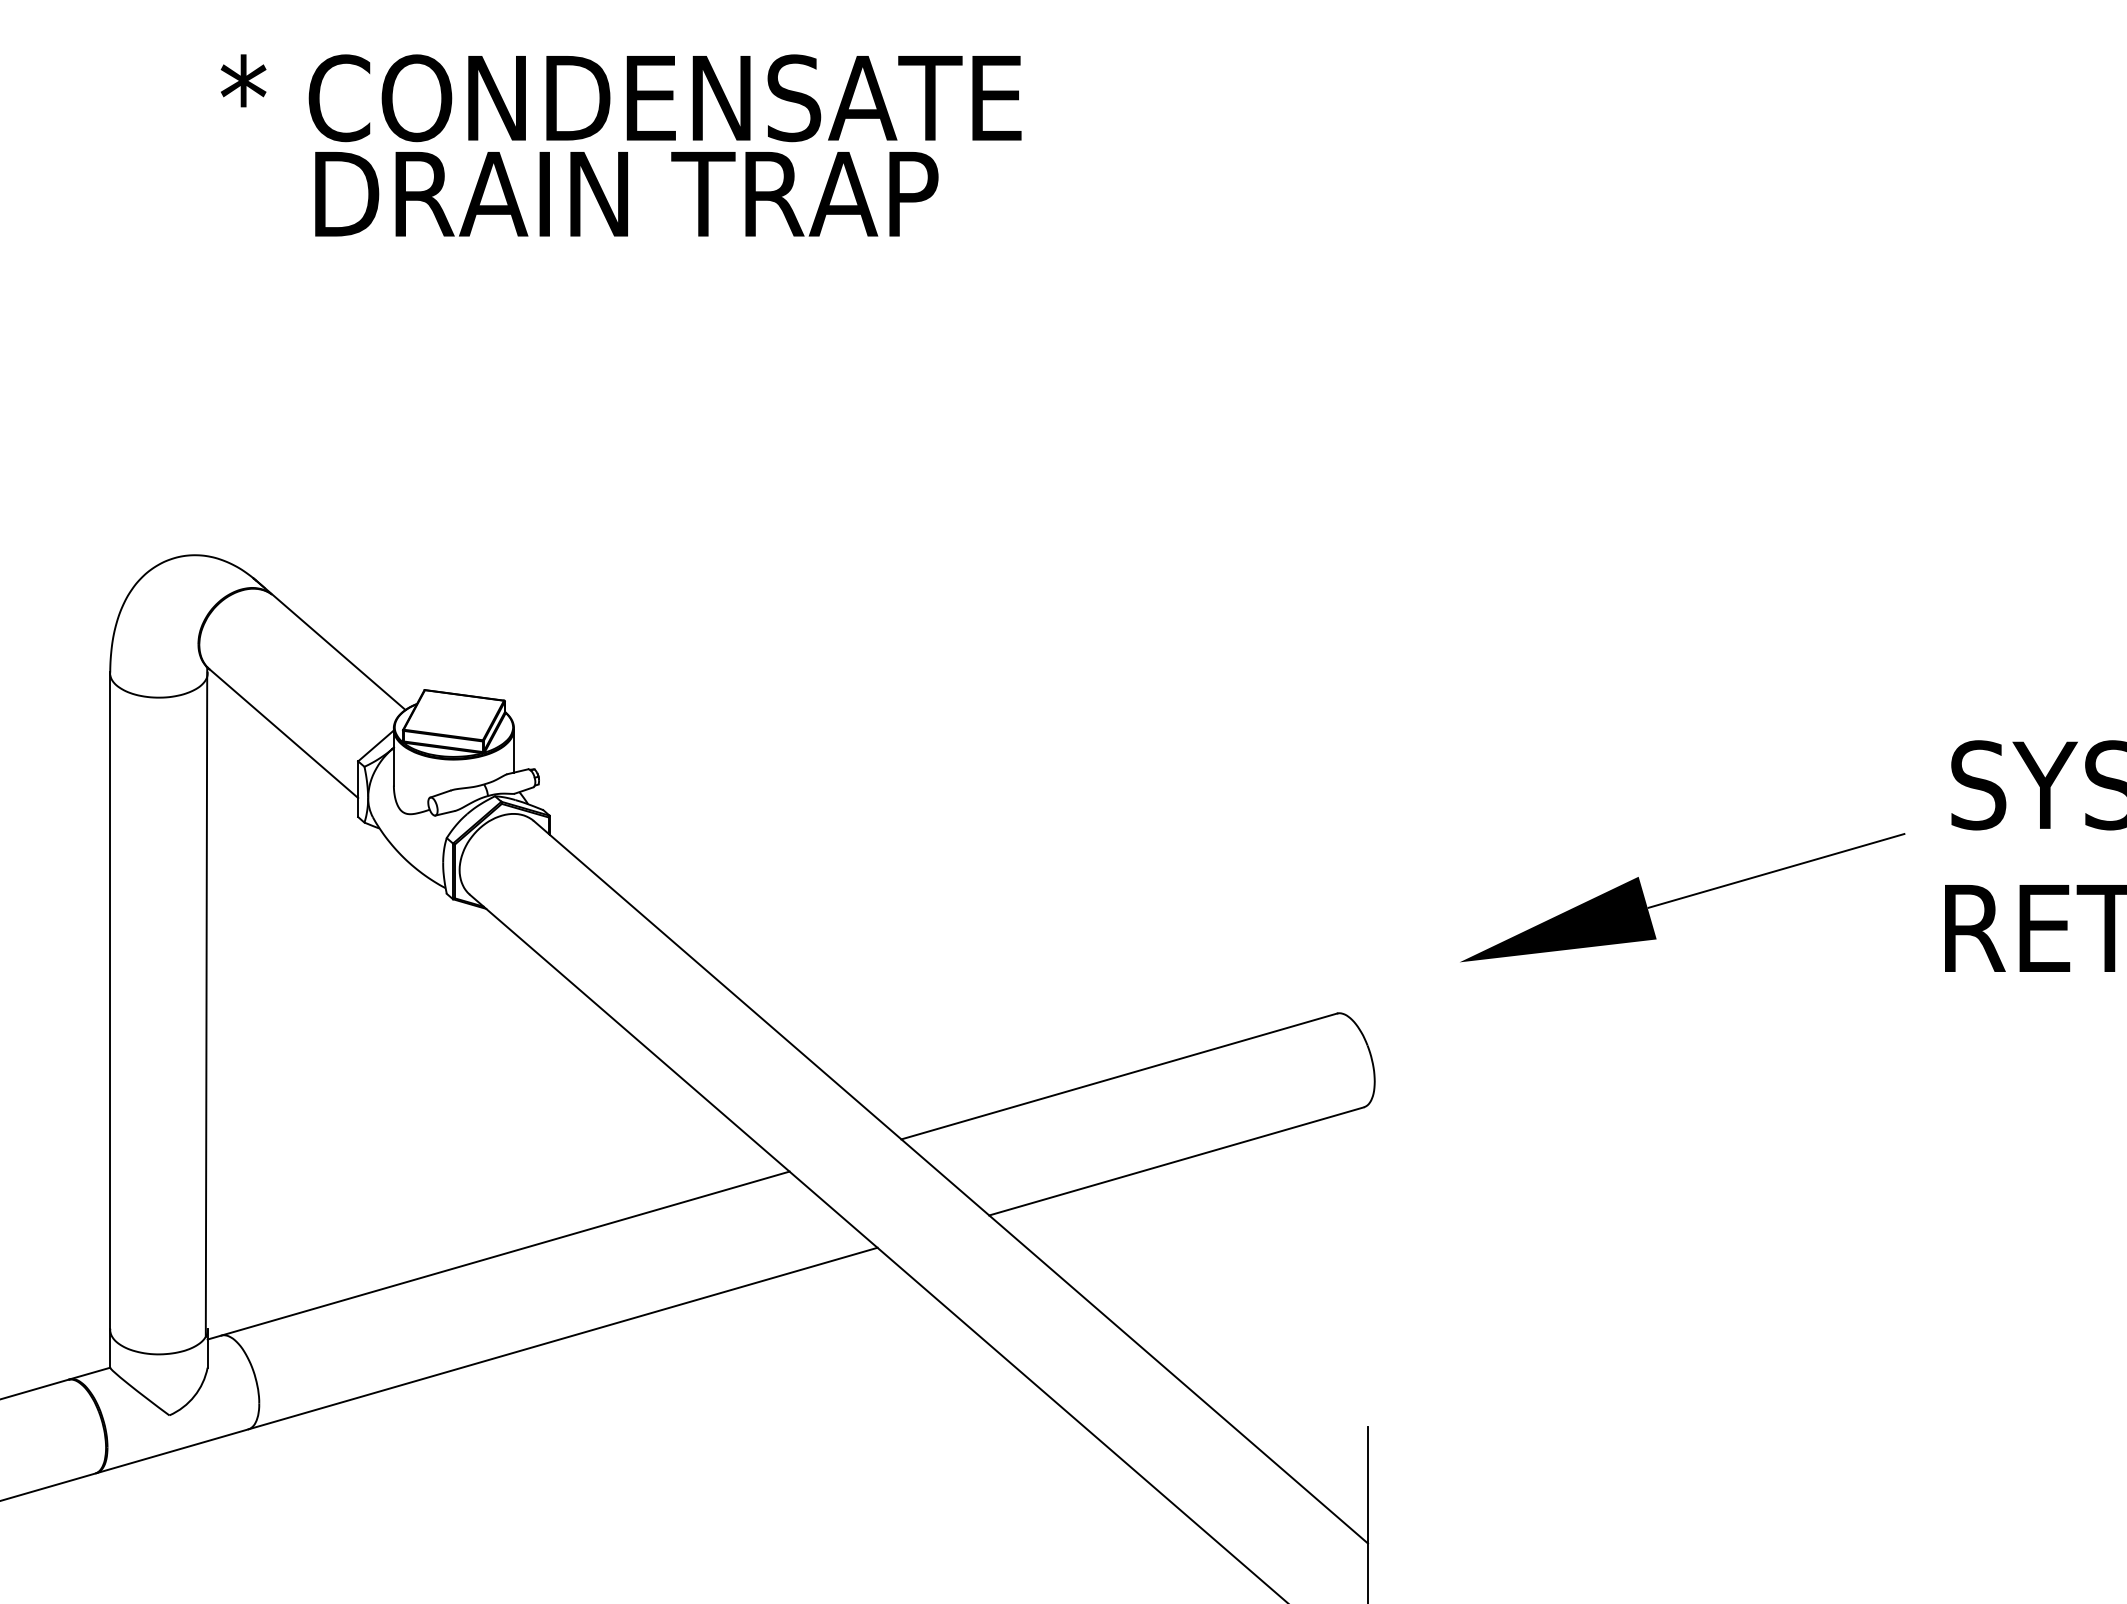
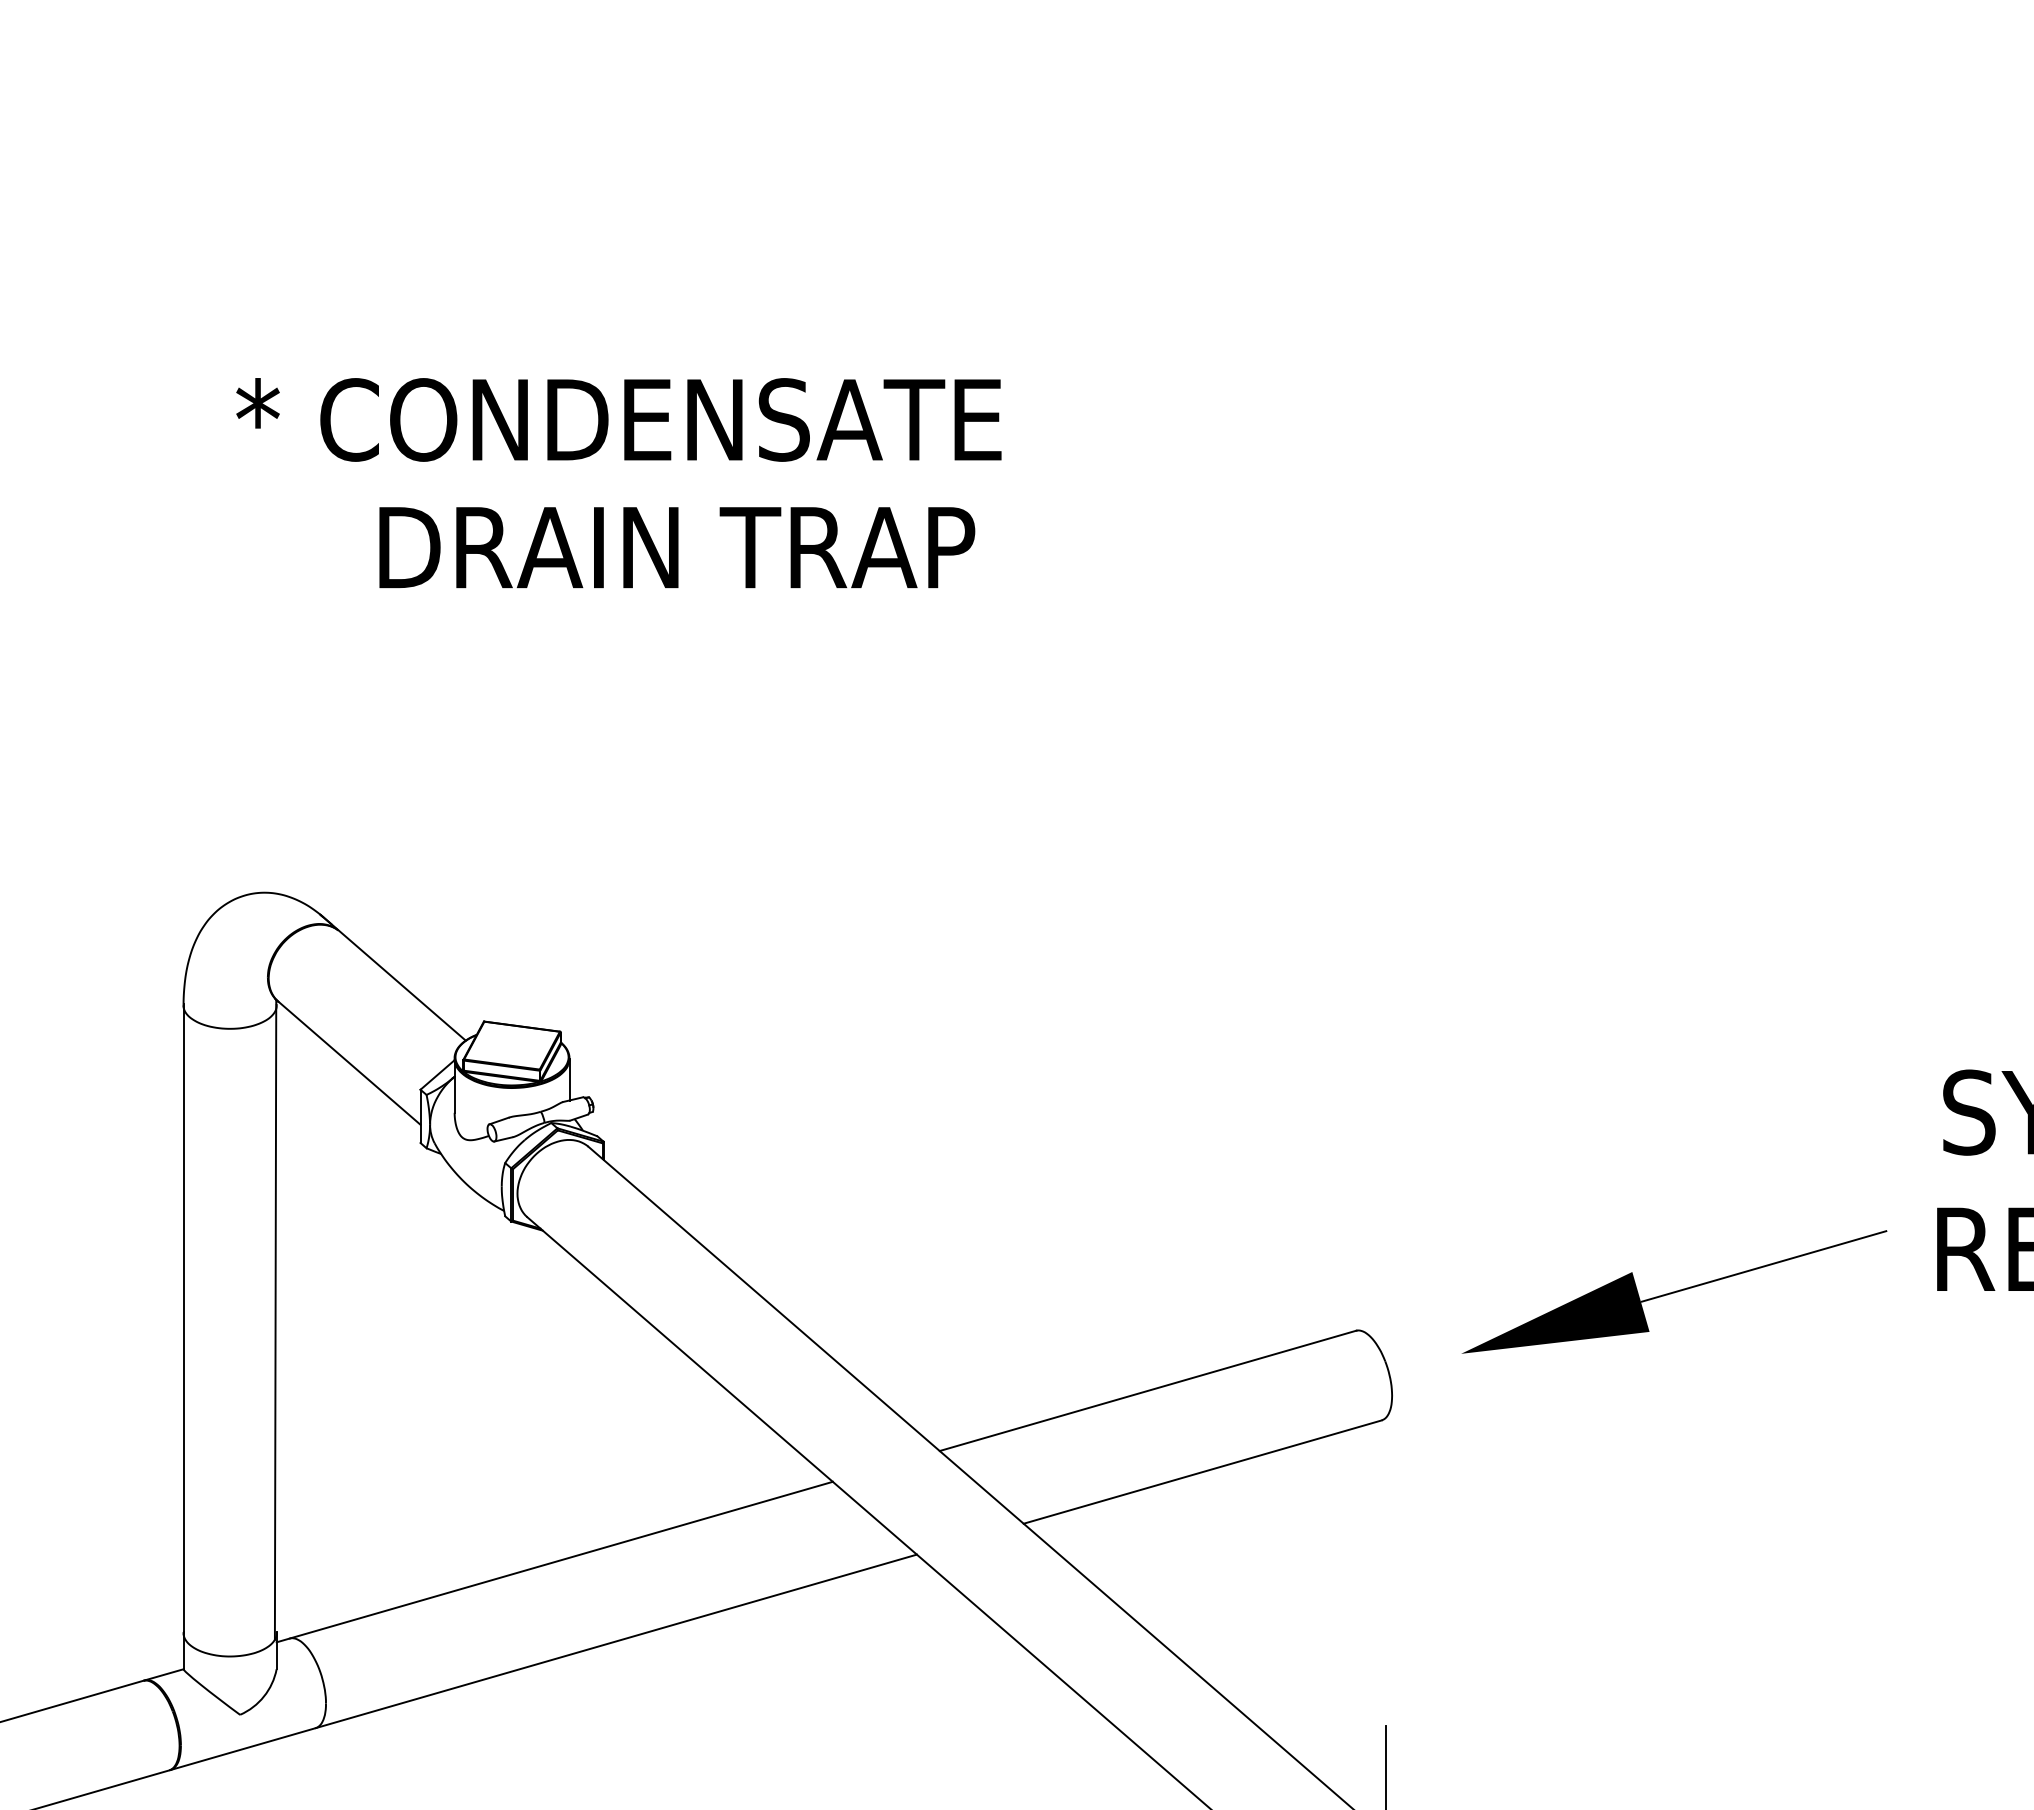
text: (620, 97) -> (618, 419), moved
part: (1682, 897) -> (1674, 1291), moved

